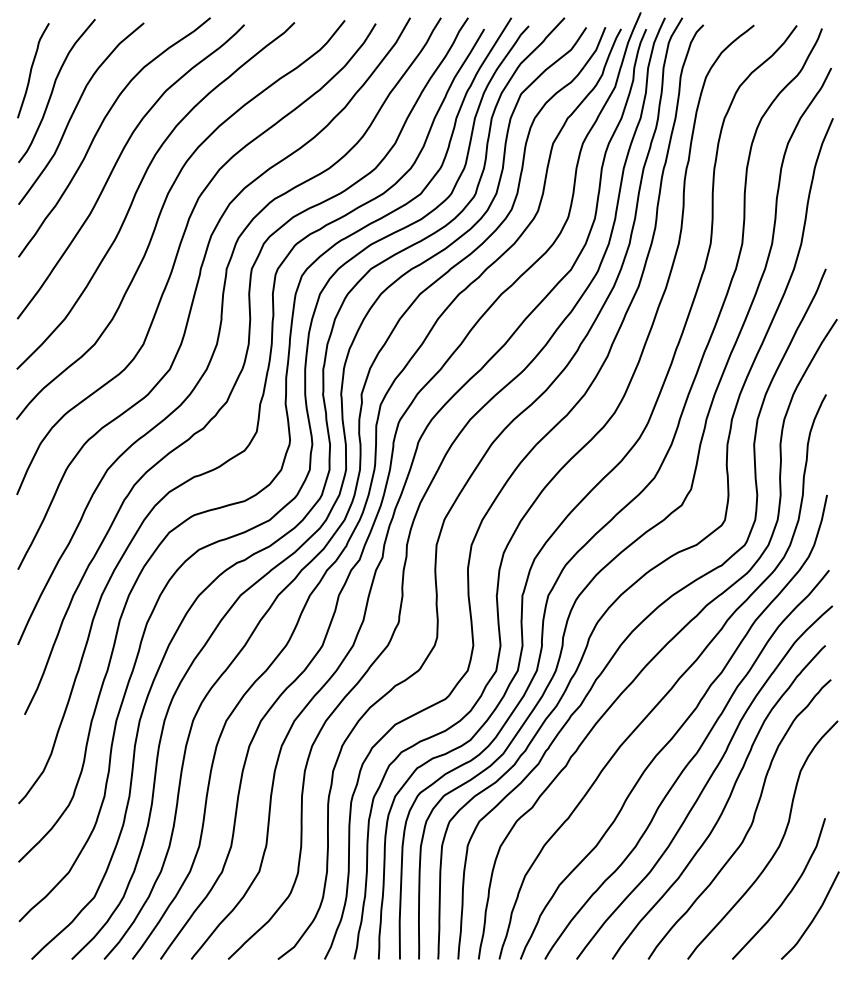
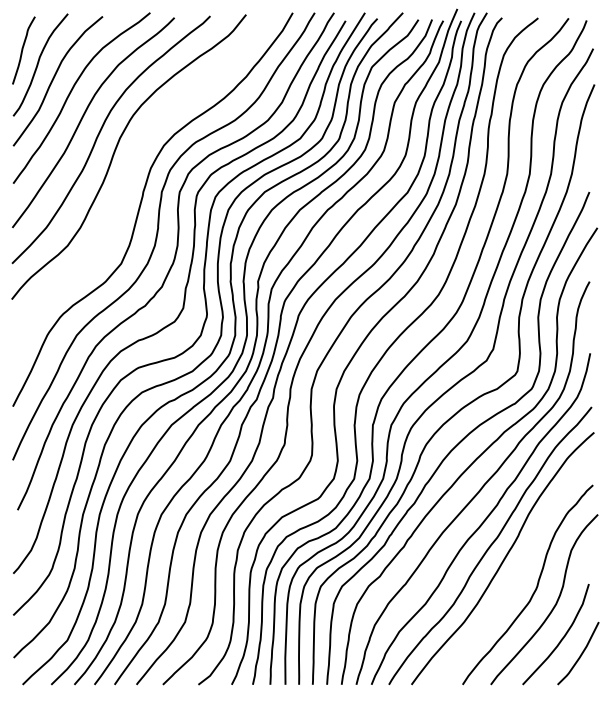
curve: (179, 251) -> (128, 179), removed
curve: (723, 806) -> (516, 575), removed

